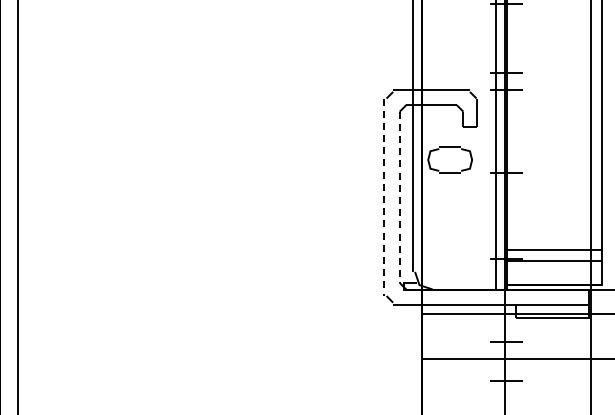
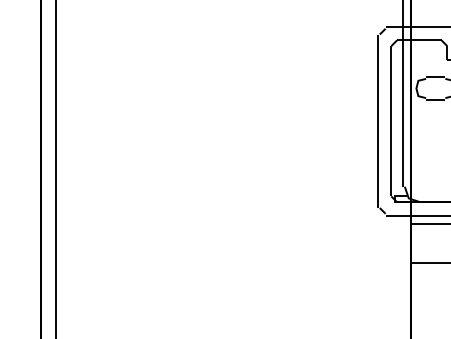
line: (384, 197) -> (377, 121), dashed -> solid
line: (399, 197) -> (391, 121), dashed -> solid

